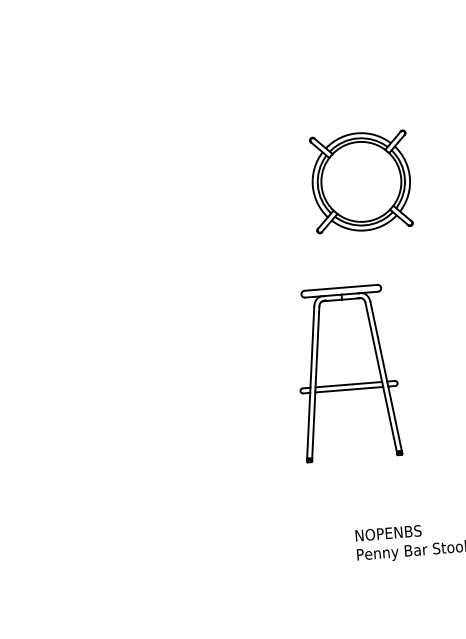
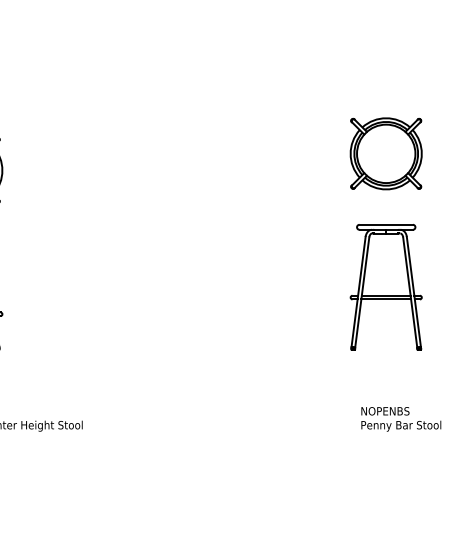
part: (346, 373) -> (385, 287), moved

